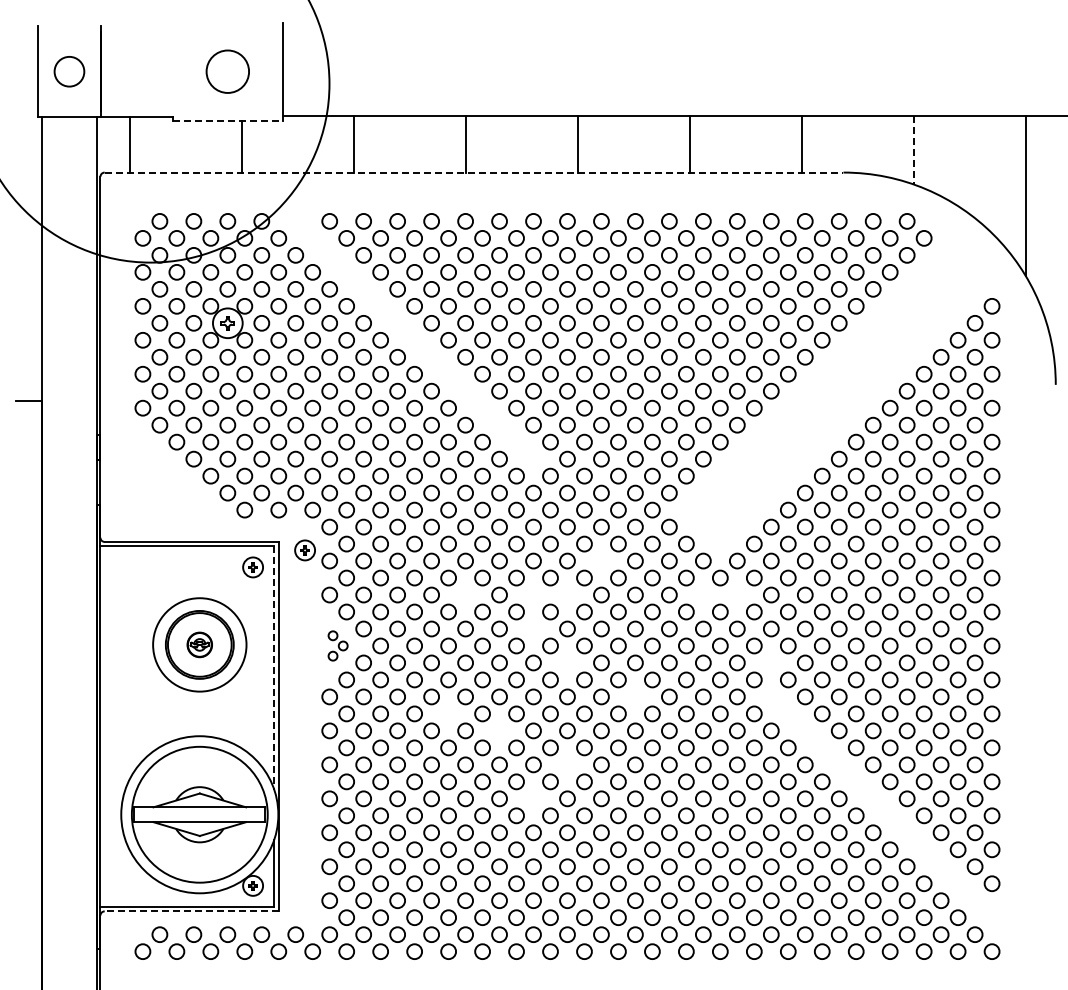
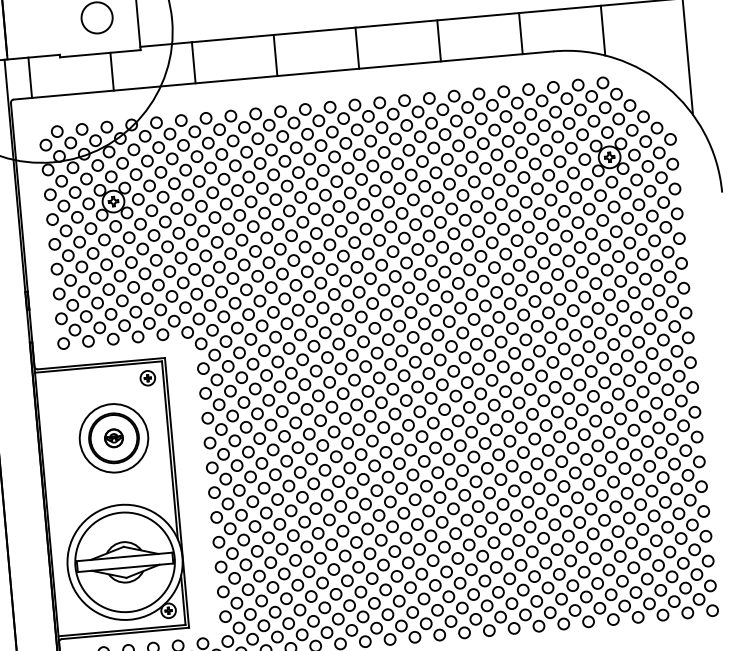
line: (228, 120) -> (100, 53), dashed -> solid
line: (913, 150) -> (602, 30), dashed -> solid
line: (474, 172) -> (283, 75), dashed -> solid
part: (414, 340) -> (250, 202), added
part: (830, 399) -> (558, 217), added
part: (176, 475) -> (85, 316), added
part: (304, 550) -> (184, 362), removed
circle: (601, 560) -> (401, 350), added
circle: (465, 594) -> (304, 384), added
circle: (533, 594) -> (354, 379), added
circle: (567, 594) -> (379, 377), added
circle: (703, 594) -> (478, 368), added
circle: (737, 594) -> (503, 366), added
circle: (533, 628) -> (356, 404), added
part: (337, 645) -> (214, 429), size x1.67
circle: (567, 662) -> (383, 427), added
circle: (771, 662) -> (532, 413), added
line: (274, 668) -> (170, 450), dashed -> solid
circle: (635, 696) -> (435, 447), added
circle: (448, 713) -> (300, 472), added
circle: (499, 730) -> (338, 481), added
circle: (567, 764) -> (390, 501), added
circle: (533, 798) -> (367, 528), added
part: (881, 806) -> (622, 511), added
line: (191, 911) -> (125, 633), dashed -> solid

